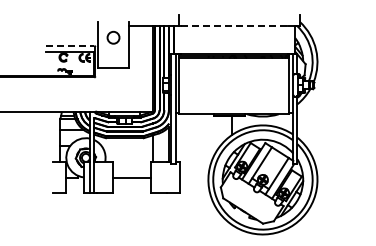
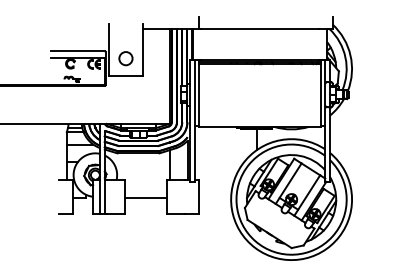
line: (234, 25) -> (260, 28), dashed -> solid
circle: (113, 37) -> (125, 58), moved
line: (70, 46) -> (78, 51), dashed -> solid

